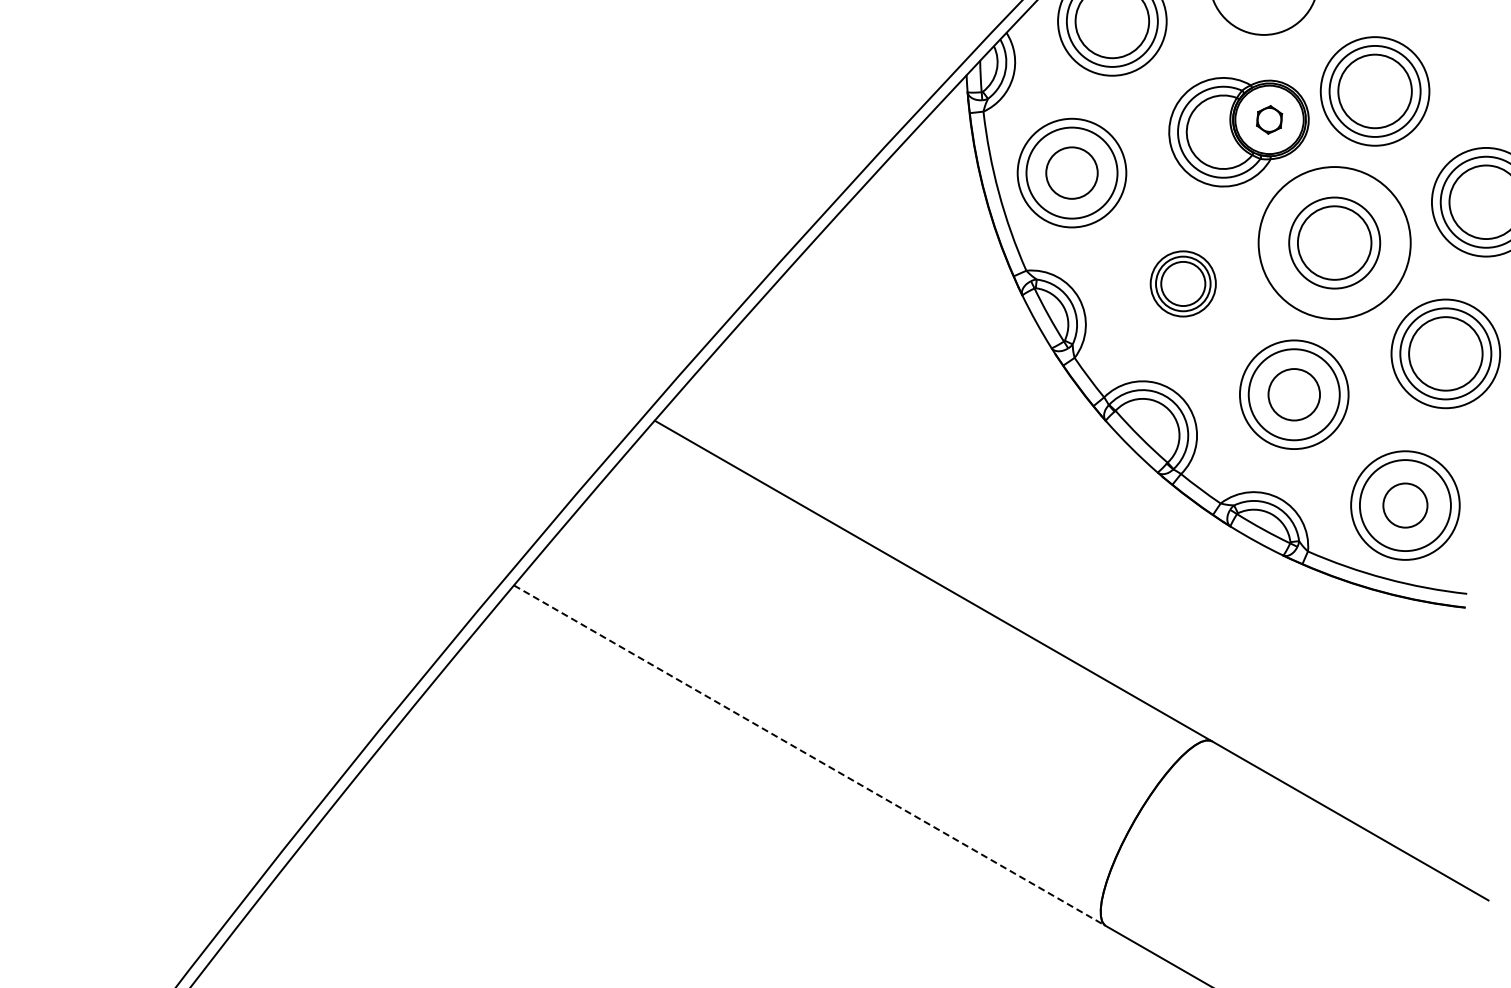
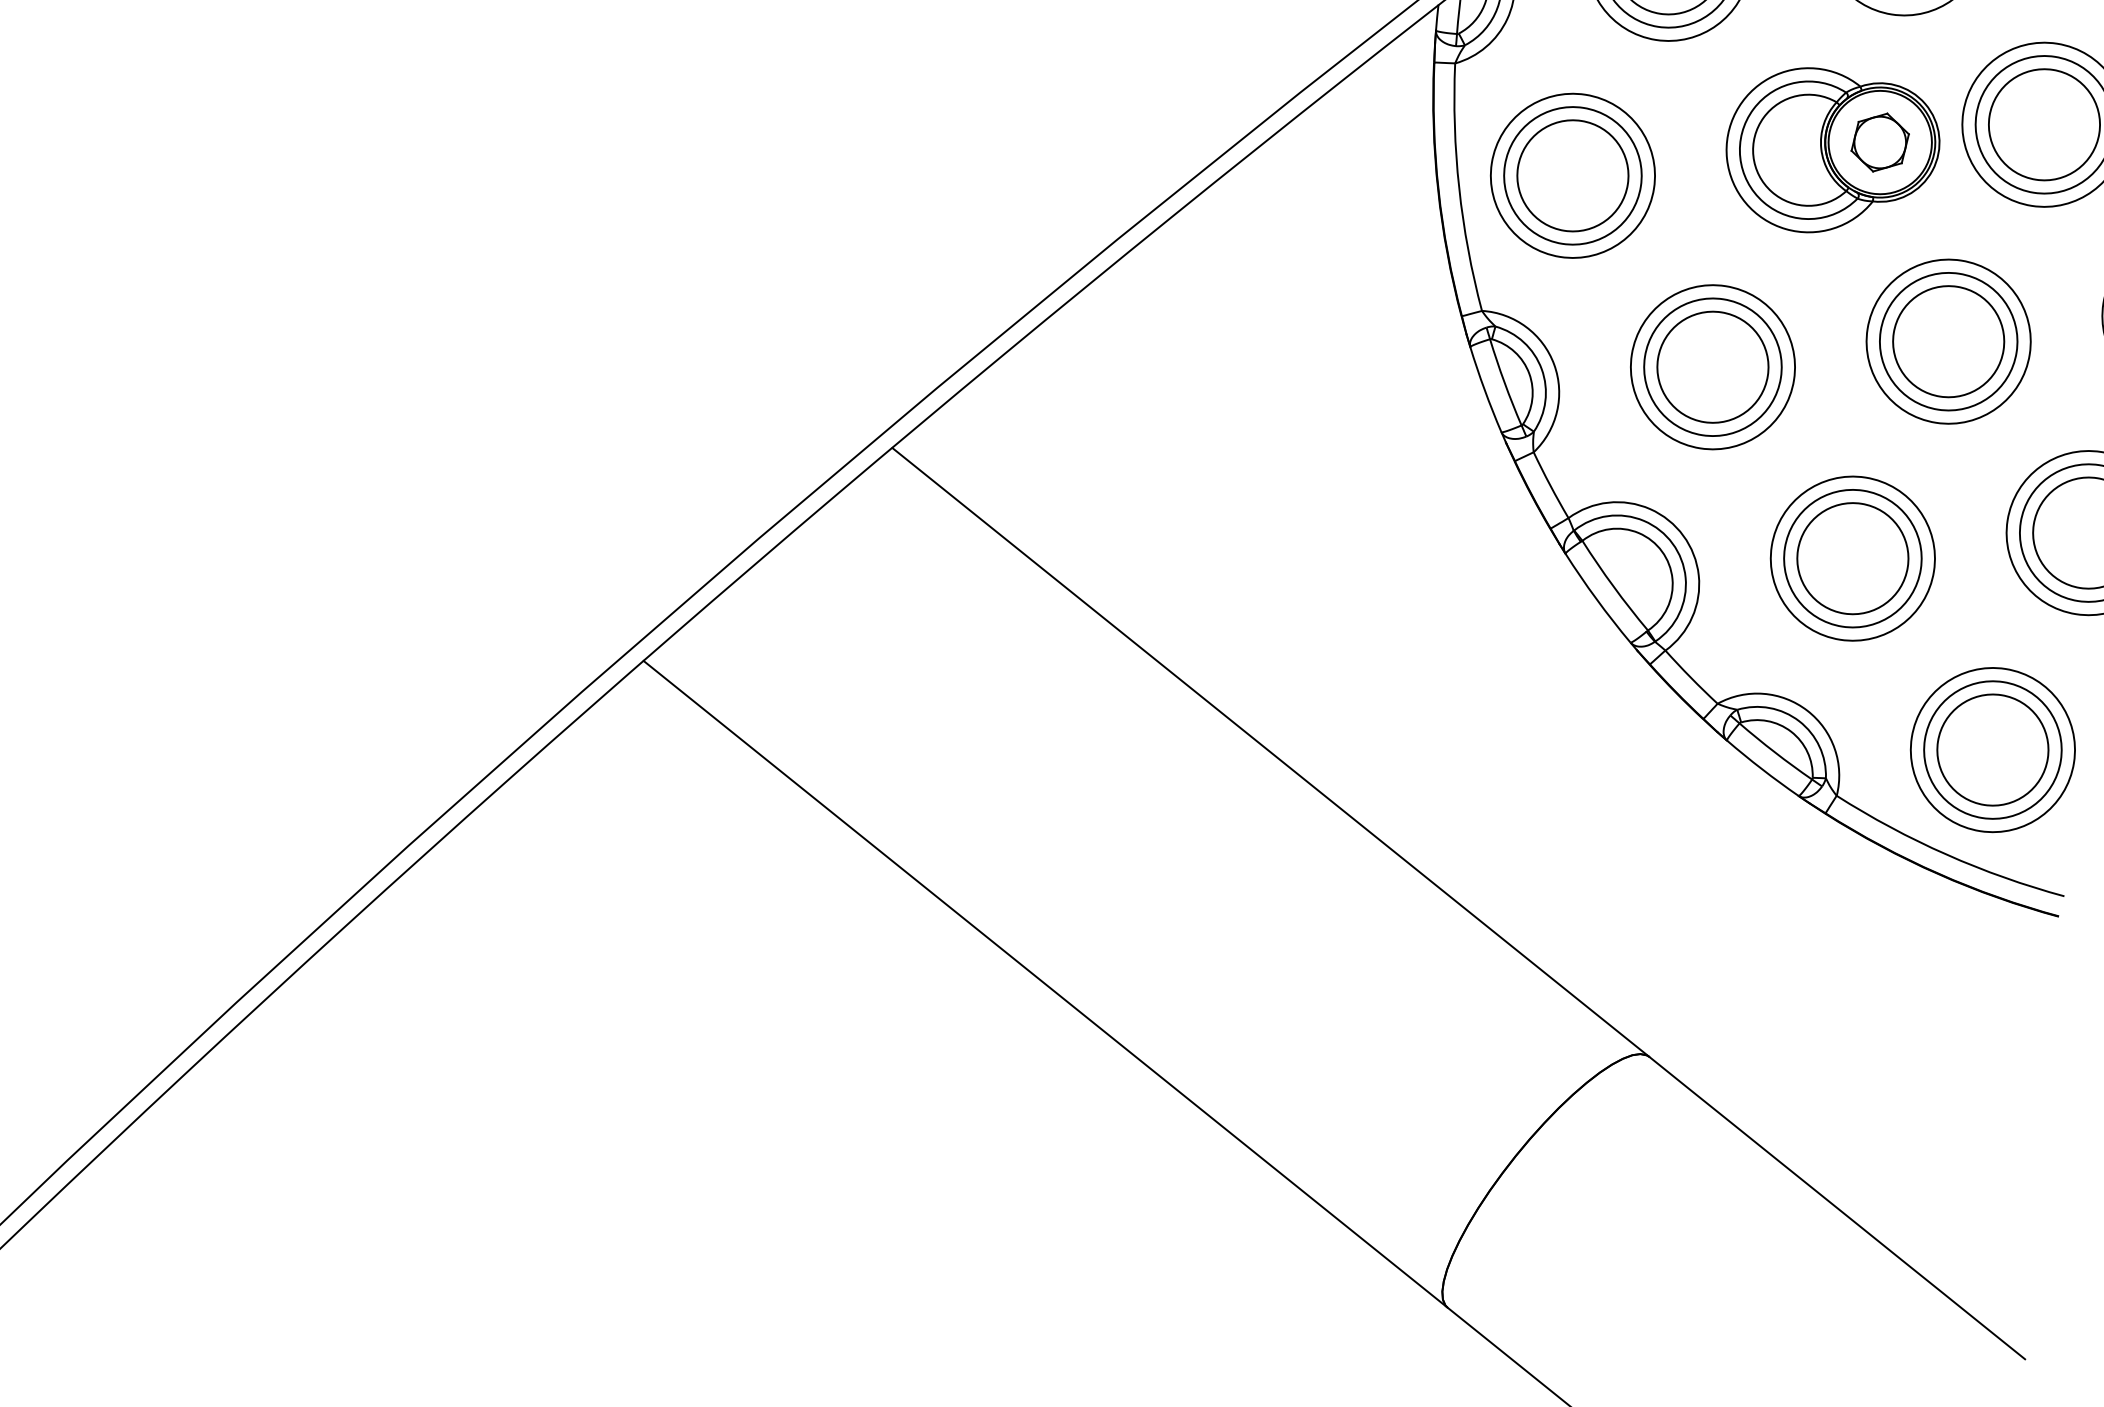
part: (1269, 119) -> (1880, 141), size x1.43
circle: (1071, 172) -> (1572, 174), size x1.43
circle: (1334, 242) -> (1948, 340), size x0.71
part: (1183, 283) -> (1713, 366), size x1.67
circle: (1294, 394) -> (1853, 558), size x1.43
circle: (1405, 505) -> (1993, 749), size x1.67
line: (810, 755) -> (1046, 984), dashed -> solid

